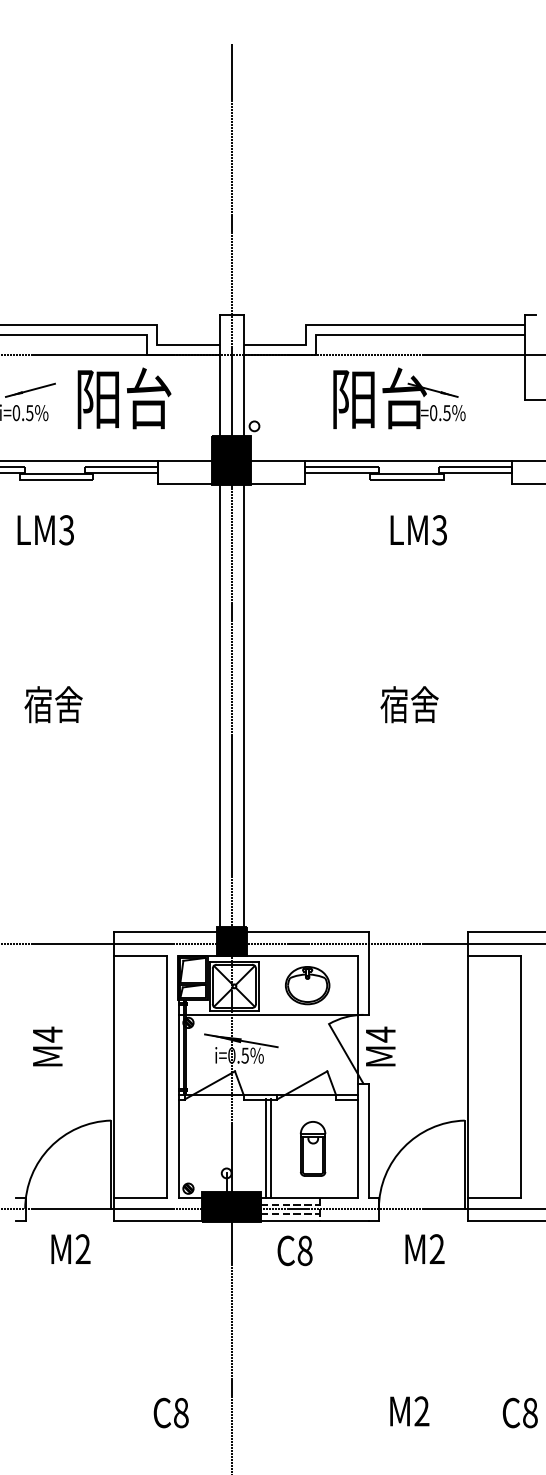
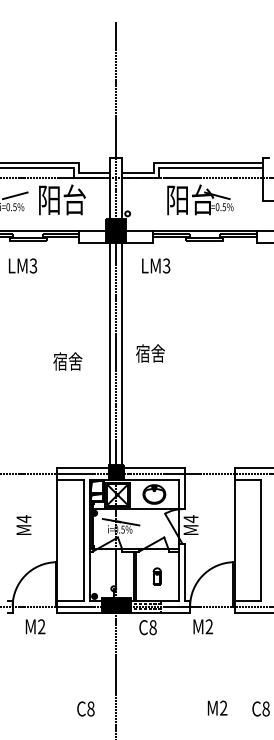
text: (419, 529) -> (156, 265), moved
text: (52, 704) -> (67, 361), moved
text: (409, 704) -> (150, 353), moved
part: (313, 1149) -> (157, 576), size x0.6
text: (425, 1248) -> (203, 626), moved
text: (409, 1410) -> (217, 707), moved

